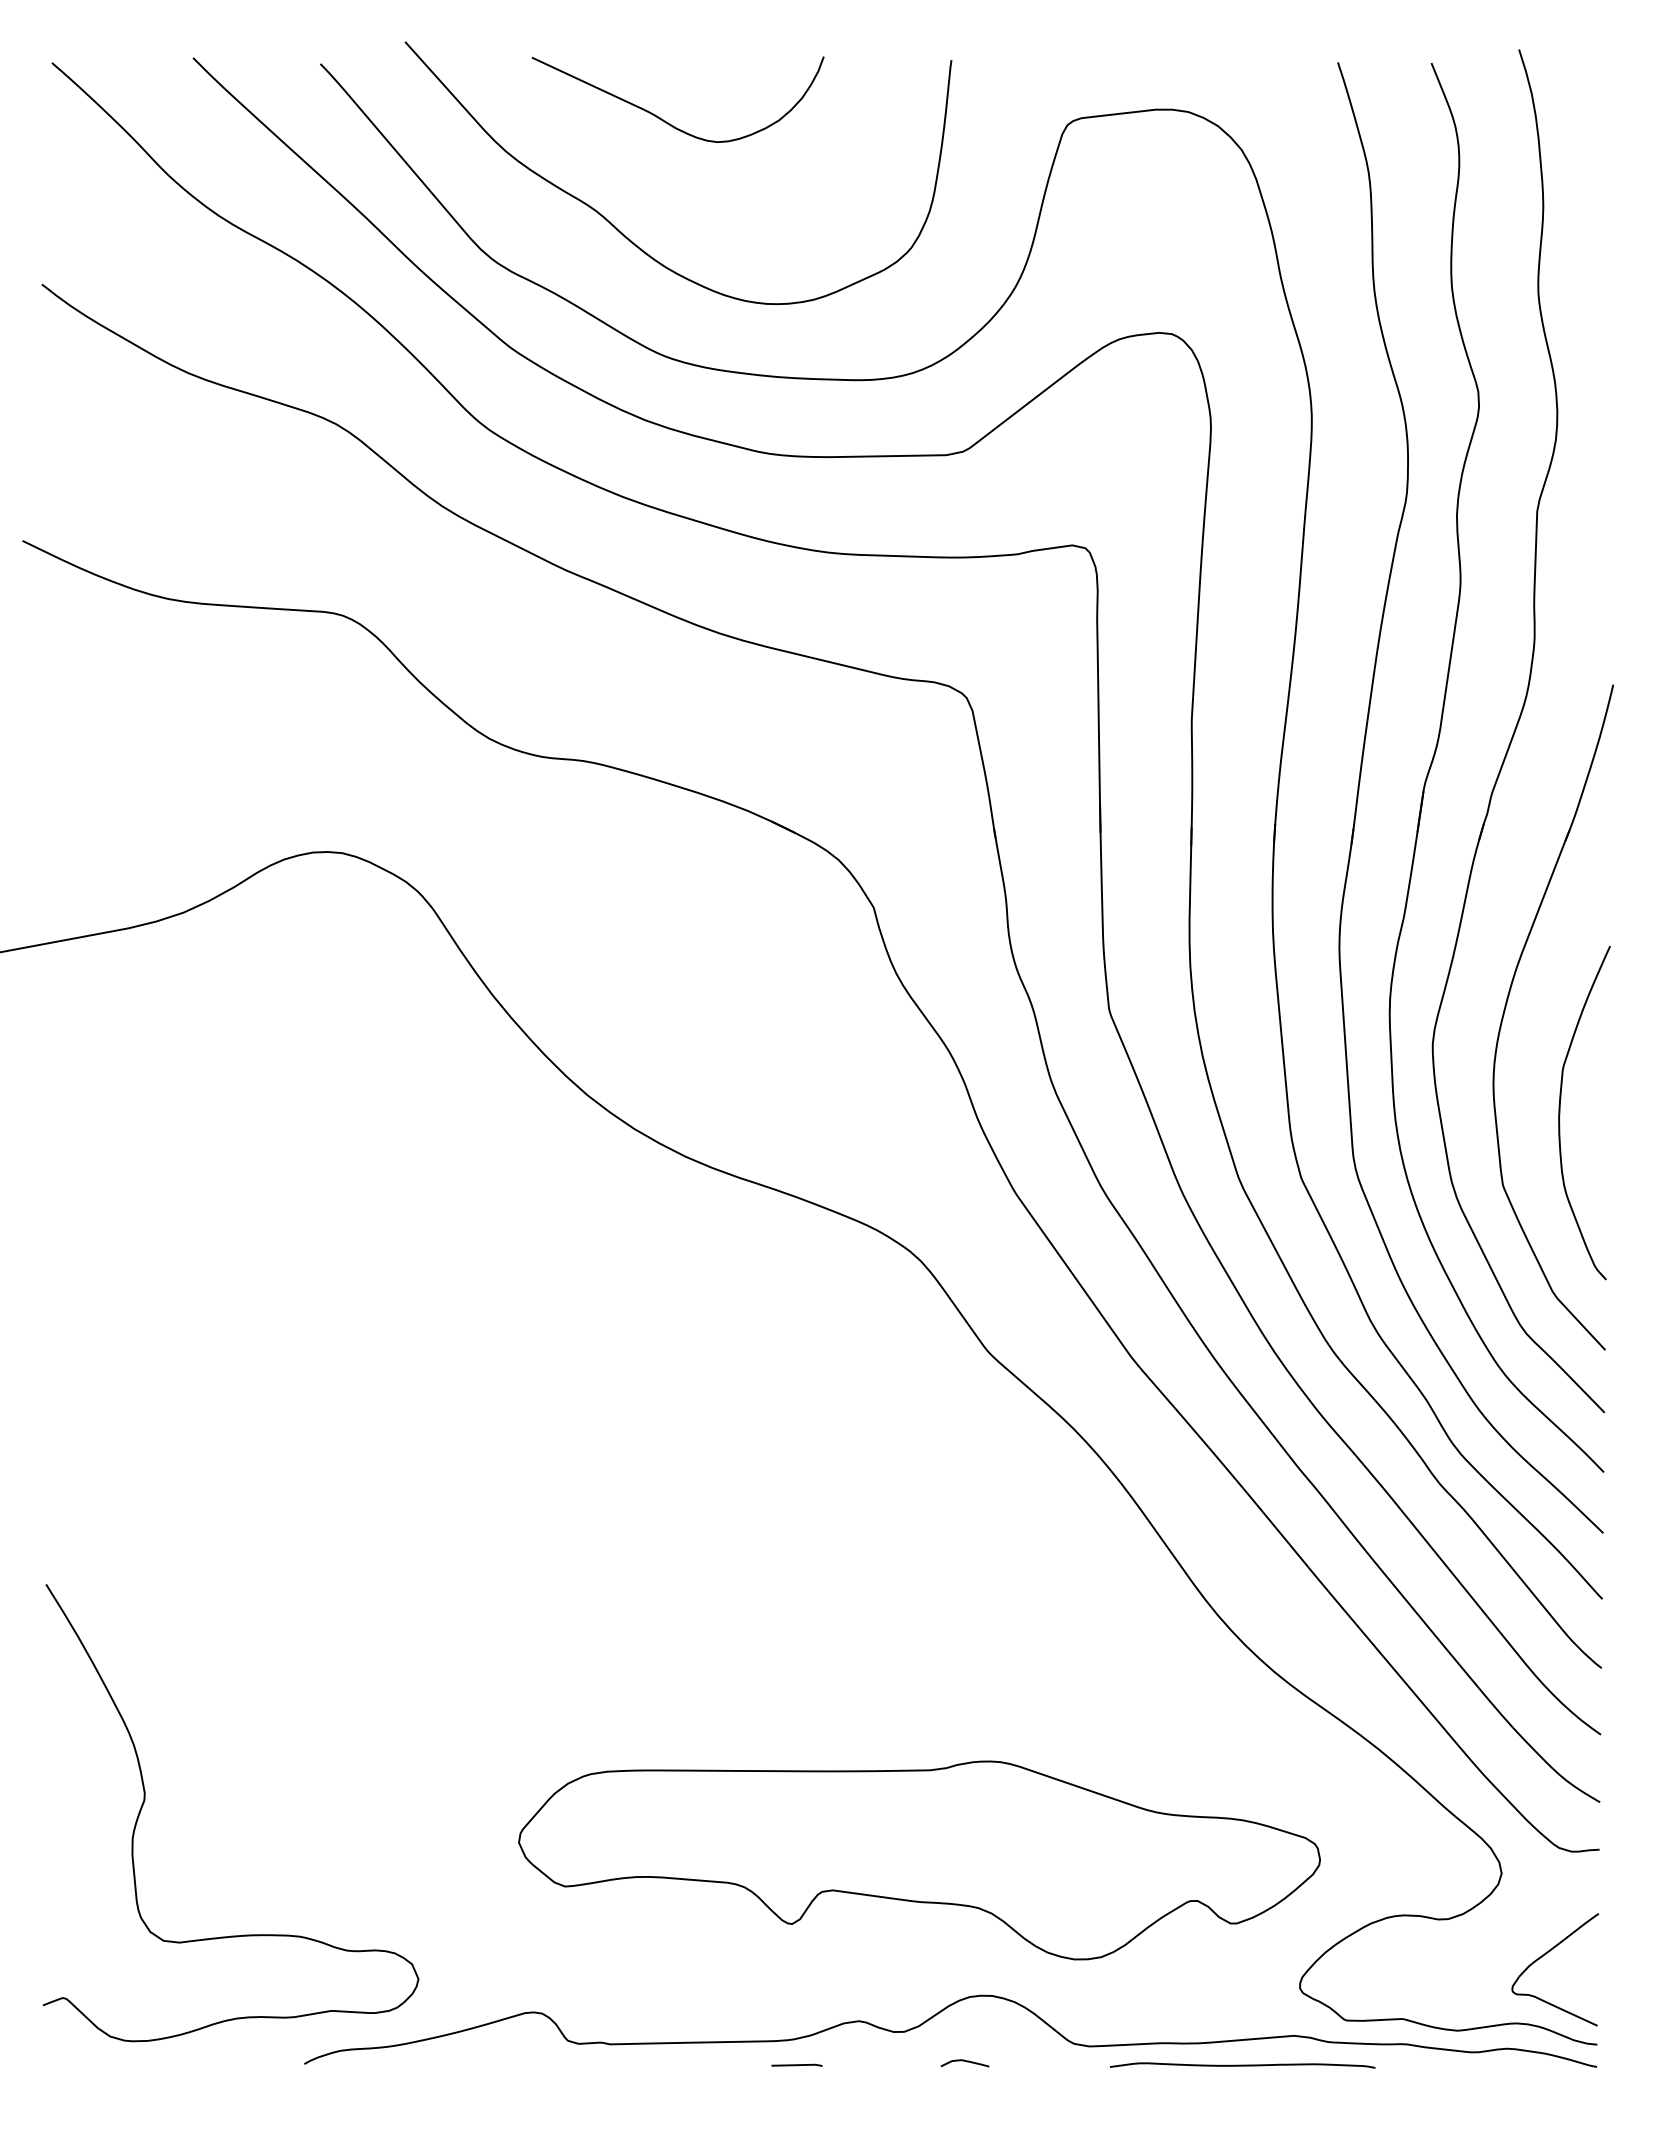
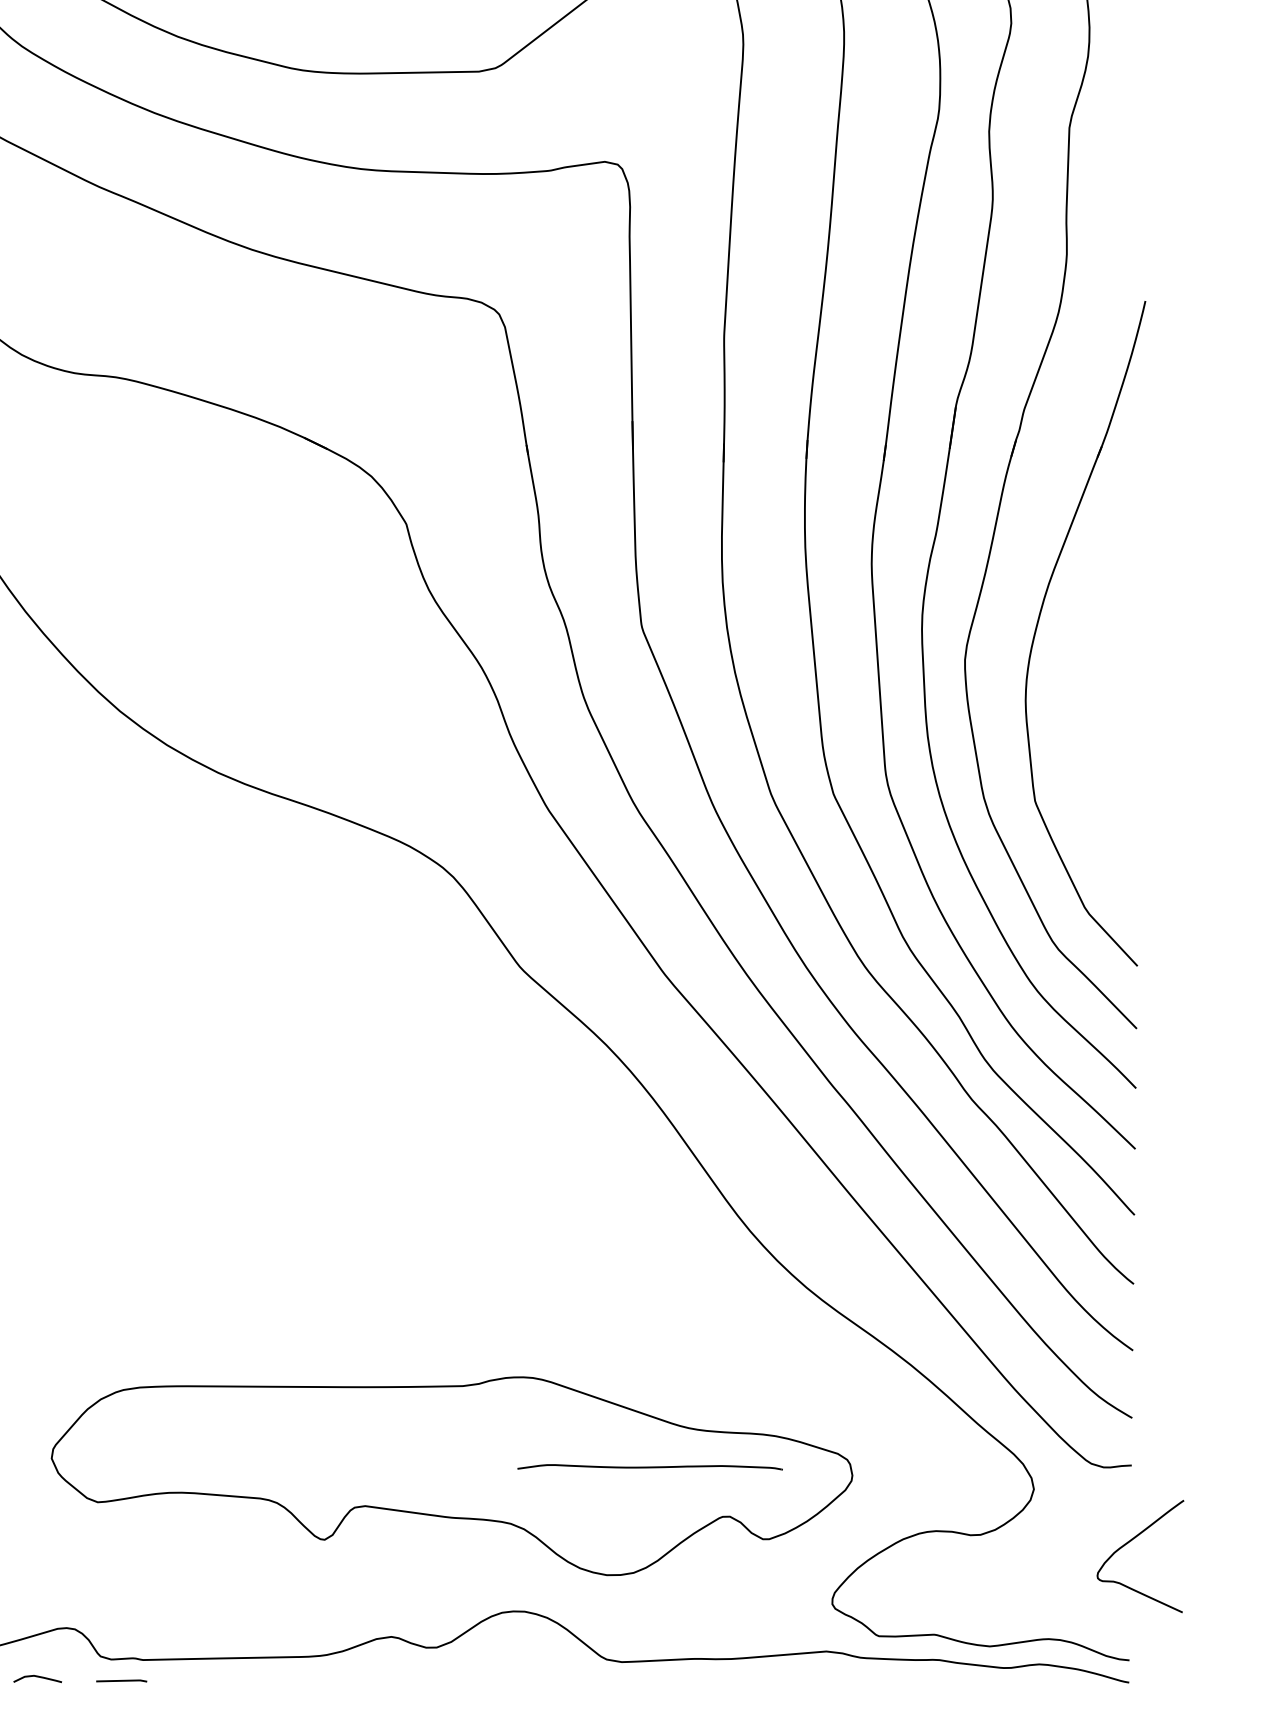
curve: (1560, 1112) -> (1092, 728), removed
curve: (1546, 1954) -> (1131, 1541), moved
curve: (964, 2061) -> (37, 1677), moved
line: (796, 2064) -> (121, 1680), moved
part: (1242, 2065) -> (649, 1467), moved

